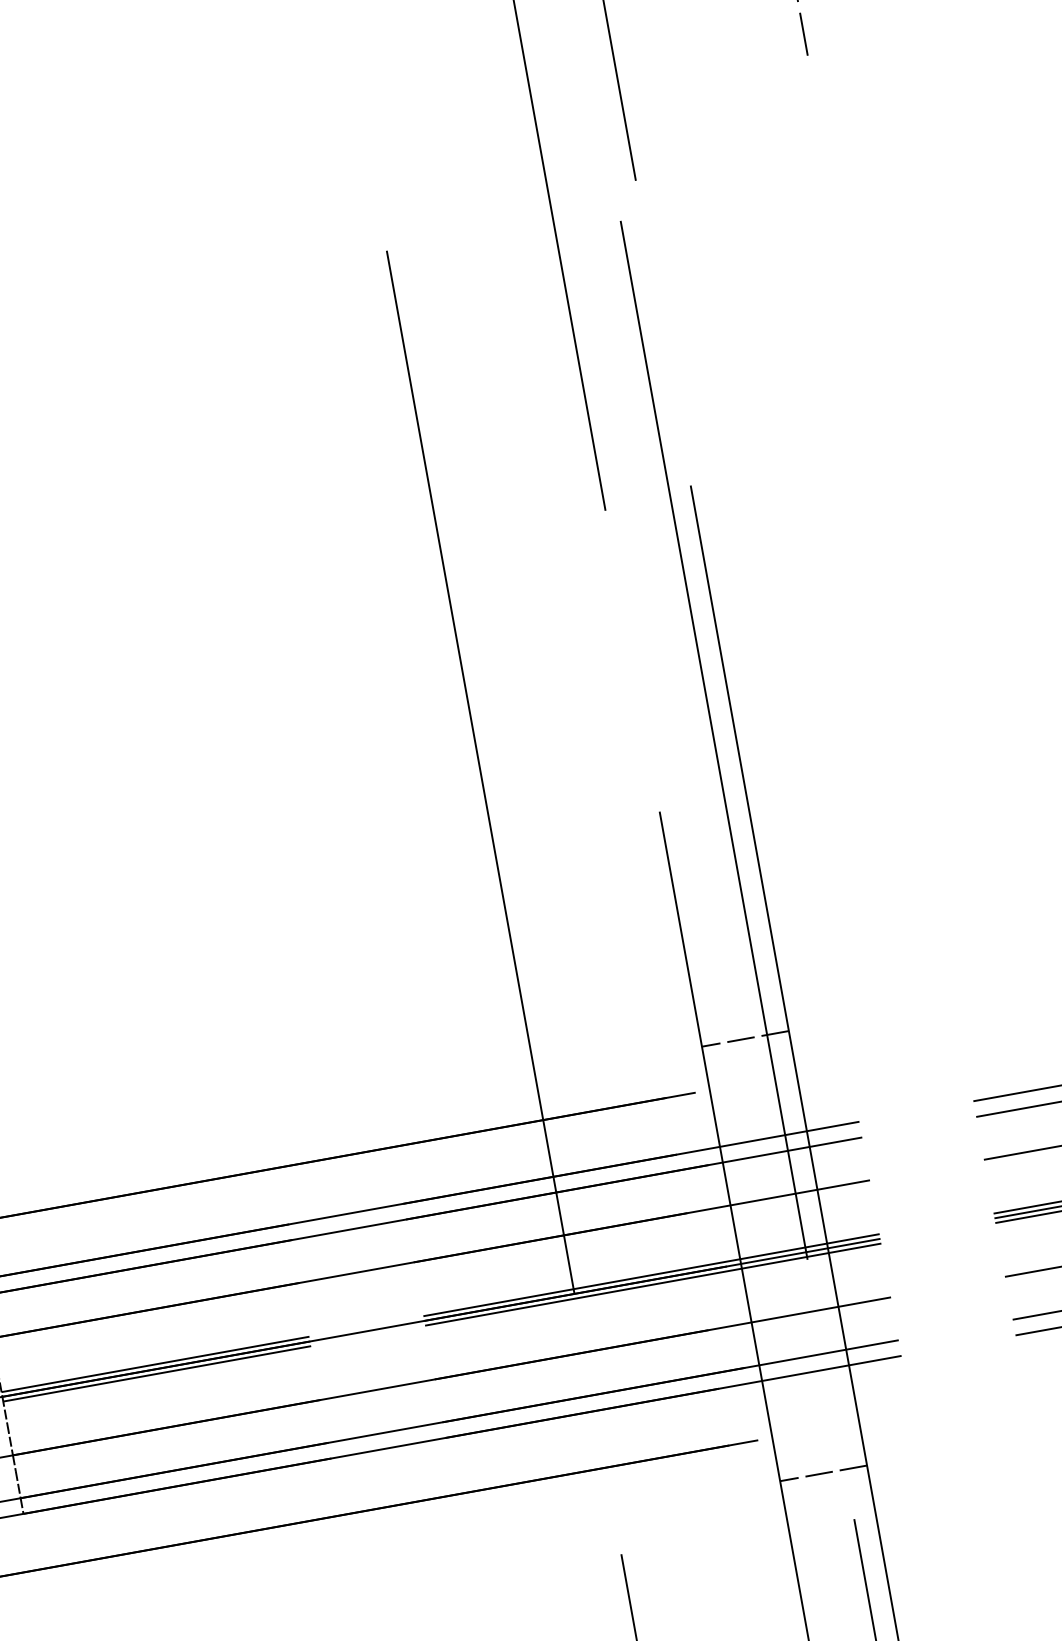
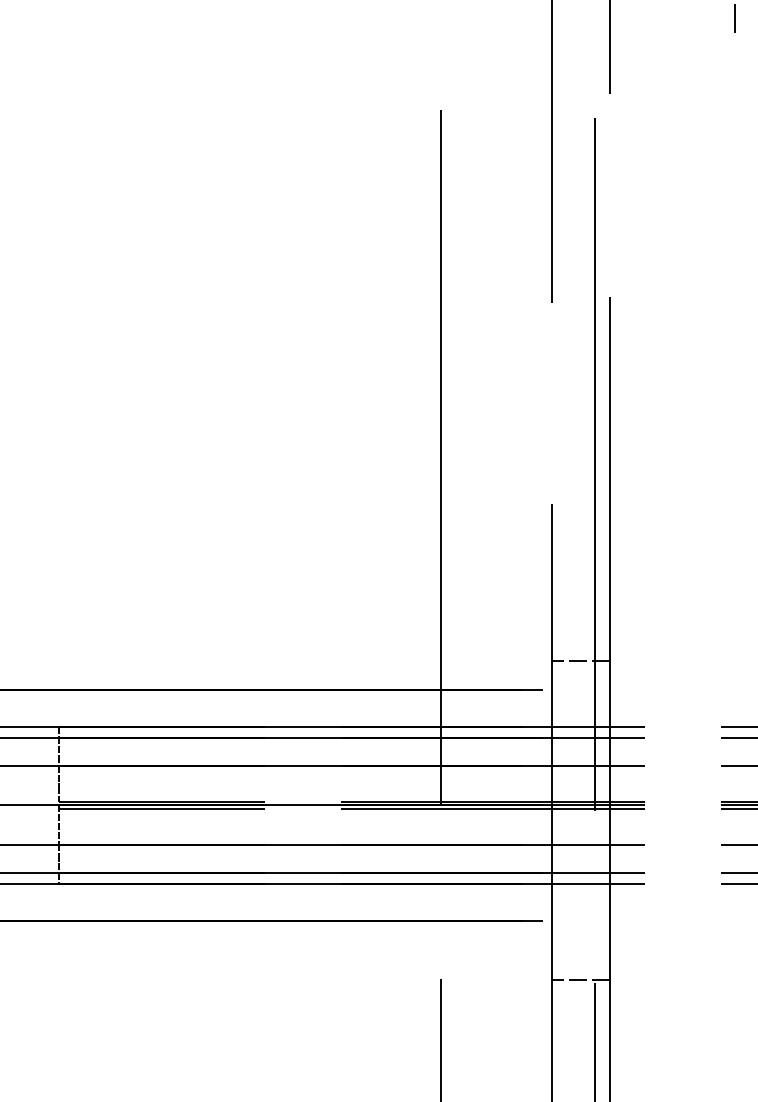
line: (823, 1473) -> (580, 980), moved

